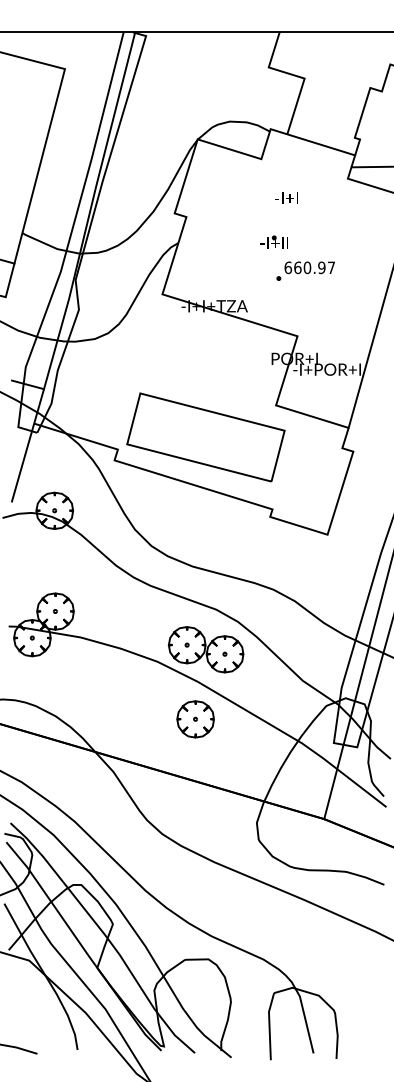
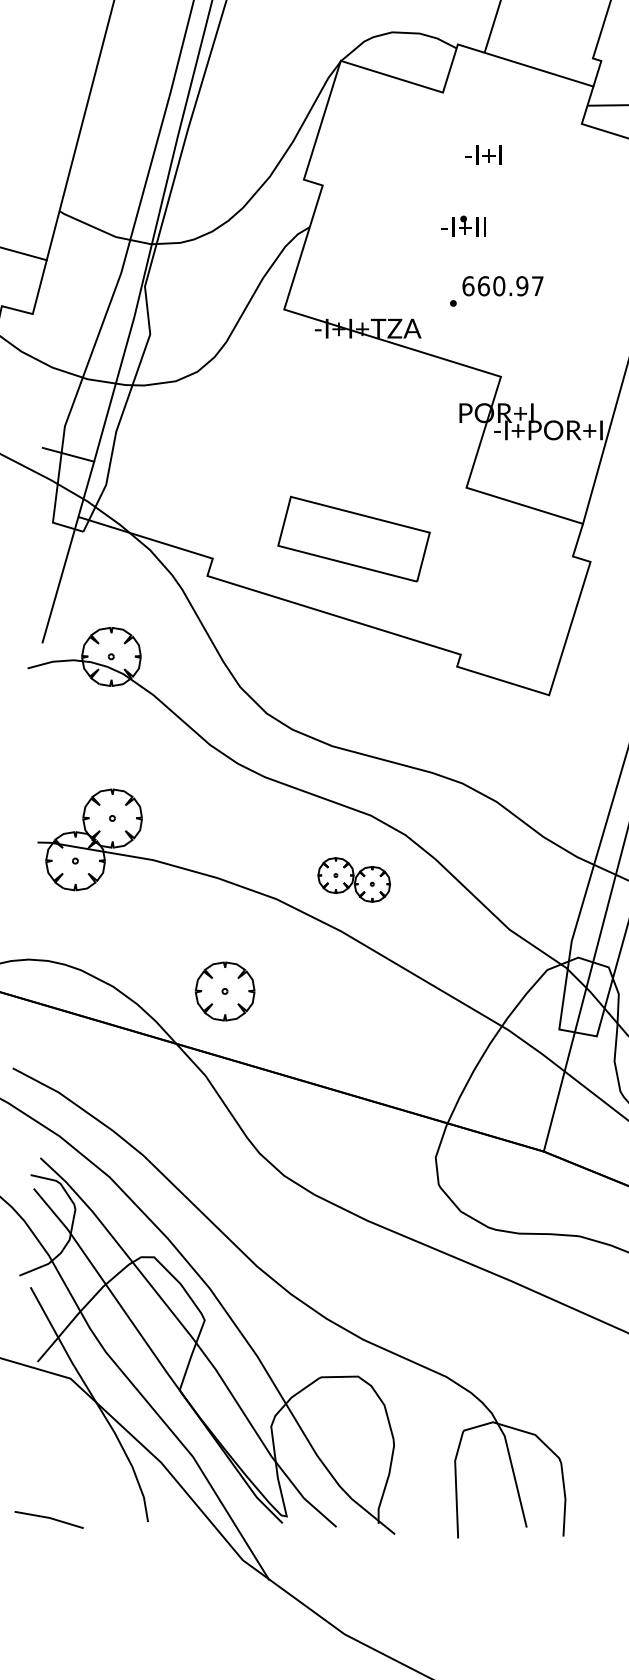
part: (305, 270) -> (496, 290), moved
part: (205, 437) -> (353, 539), size x0.6
part: (205, 649) -> (353, 879), size x0.6
part: (195, 719) -> (224, 991), moved

